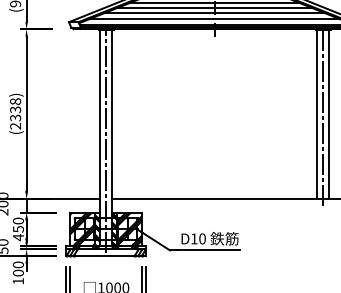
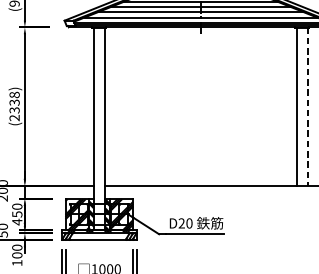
line: (329, 114) -> (308, 107), solid -> dashed
line: (323, 115) -> (302, 108), removed
line: (106, 138) -> (99, 129), removed
text: (194, 238) -> (181, 223), D10 -> D20

